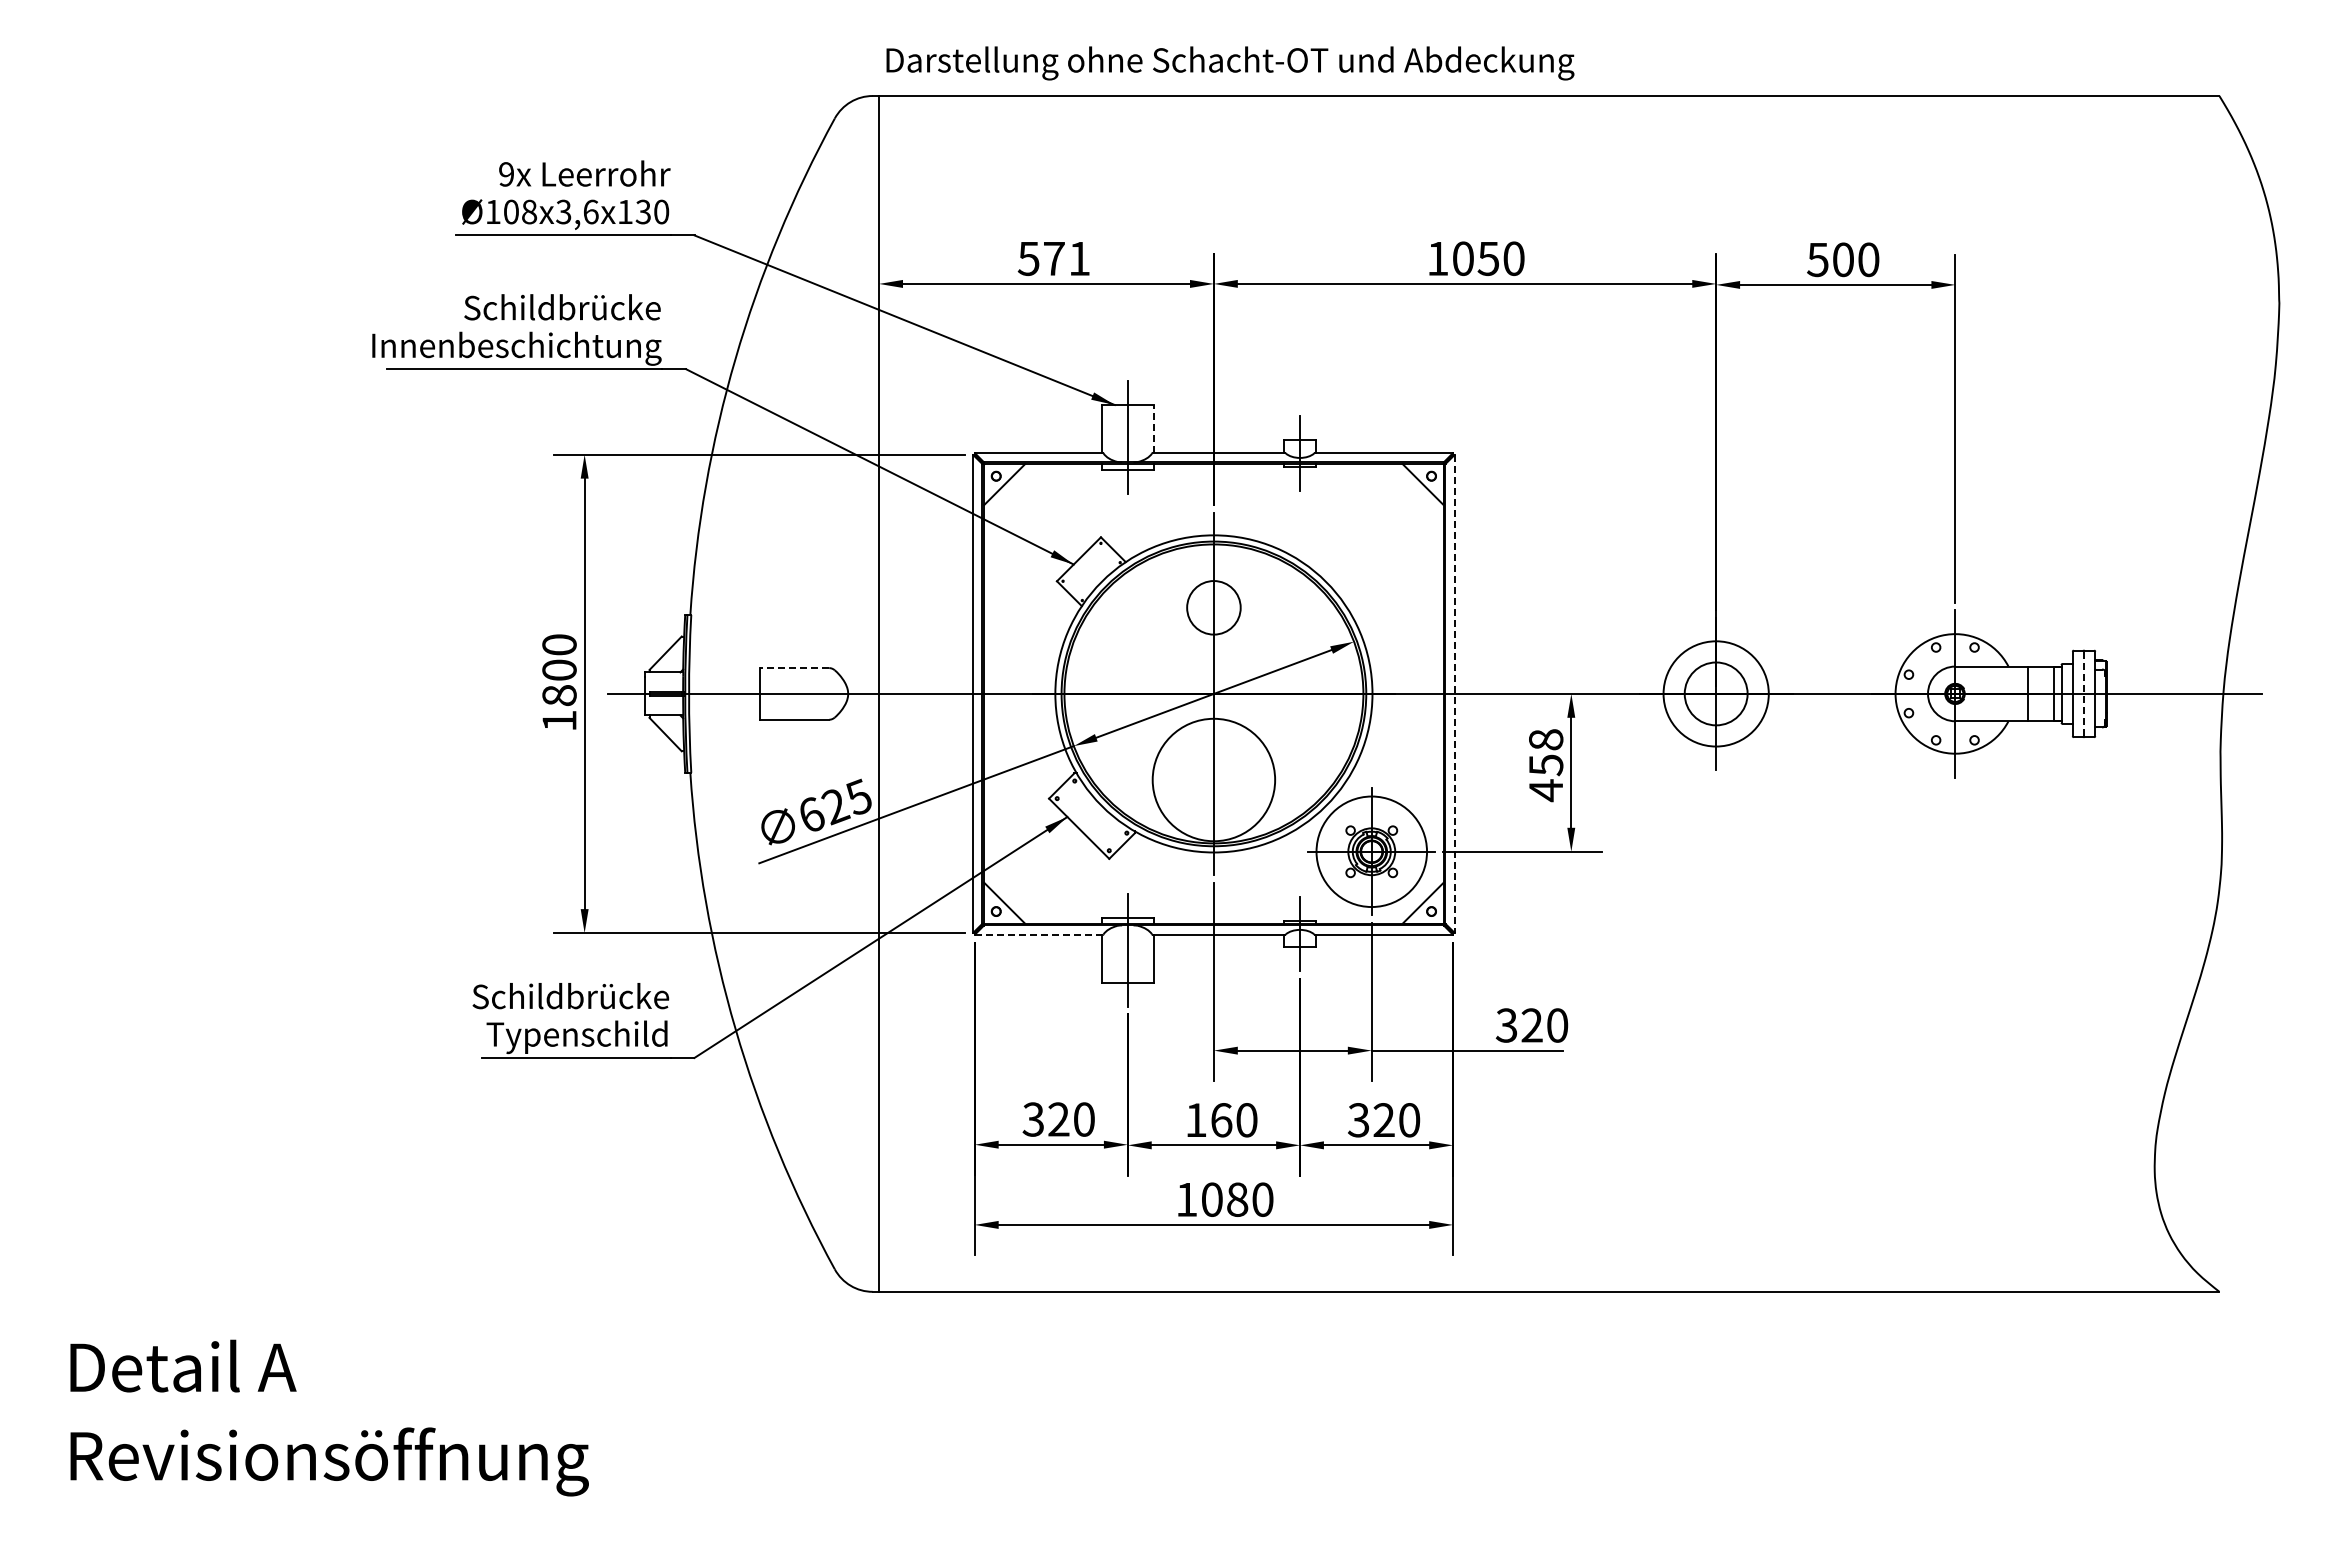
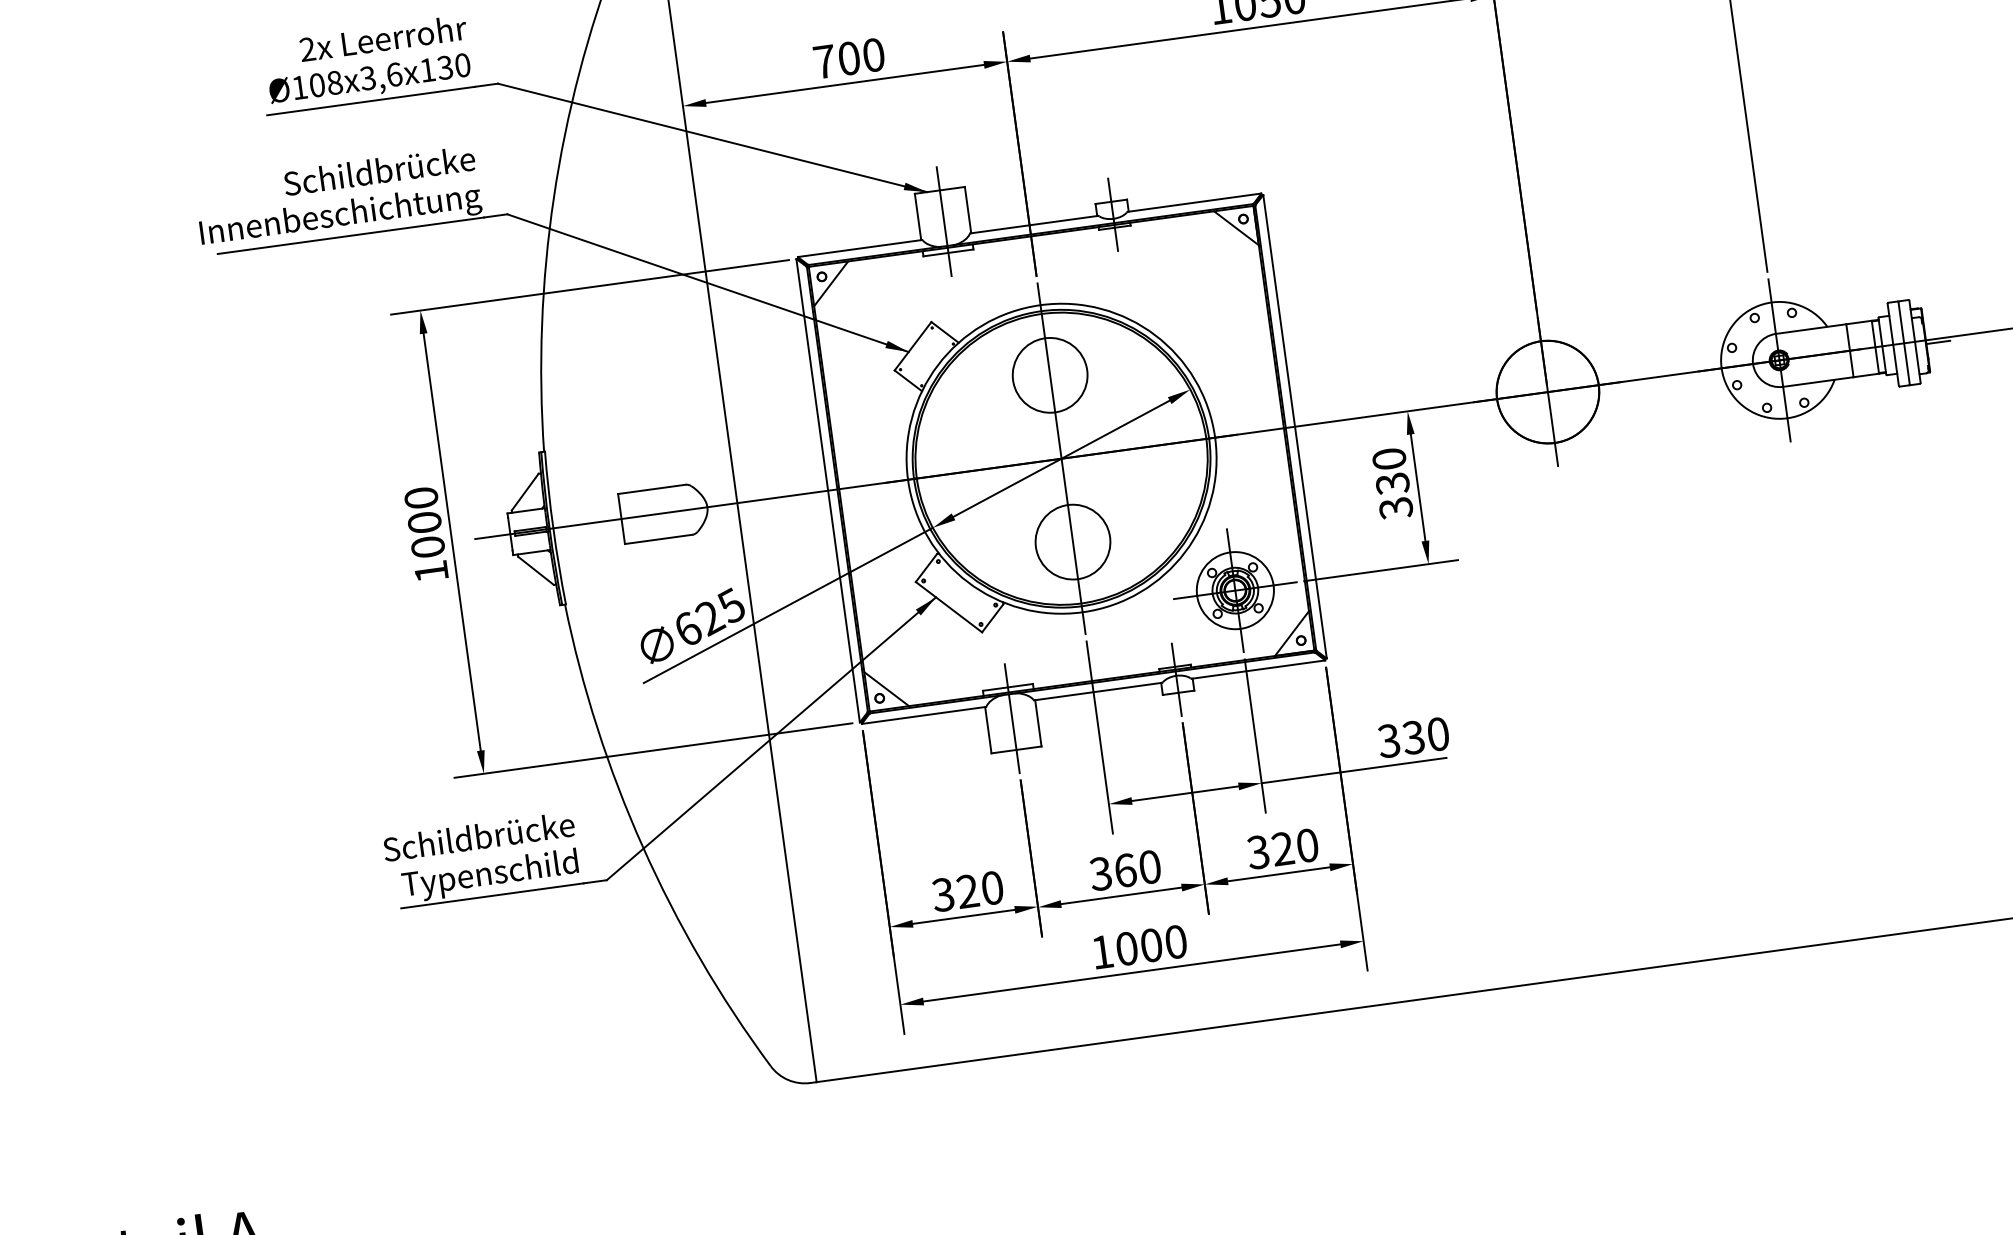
text: (506, 174) -> (307, 49), 9x -> 2x
text: (1053, 258) -> (848, 58), 571 -> 700
line: (1153, 428) -> (967, 209), dashed -> solid
circle: (1213, 607) -> (1049, 375), size x1.43
line: (794, 668) -> (652, 489), dashed -> solid
circle: (1715, 693) -> (1547, 391), size x1.67
line: (1455, 694) -> (1295, 427), dashed -> solid
line: (2084, 694) -> (1904, 343), dashed -> solid
text: (559, 695) -> (428, 547), 1800 -> 1000
line: (2118, 697) -> (1938, 342), added
text: (1545, 765) -> (1392, 484), 458 -> 330
circle: (1213, 779) -> (1072, 541), size x0.62
circle: (1371, 851) -> (1235, 590), size x0.71
line: (1038, 935) -> (923, 715), dashed -> solid
text: (1531, 1025) -> (1413, 737), 320 -> 330
text: (1195, 1120) -> (1100, 874), 160 -> 360
text: (1237, 1199) -> (1151, 945), 1080 -> 1000

